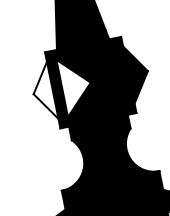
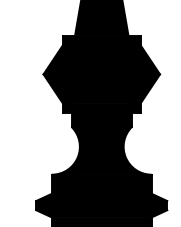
fill: (75, 85) -> (86, 74), added
fill: (42, 92) -> (52, 74), added

